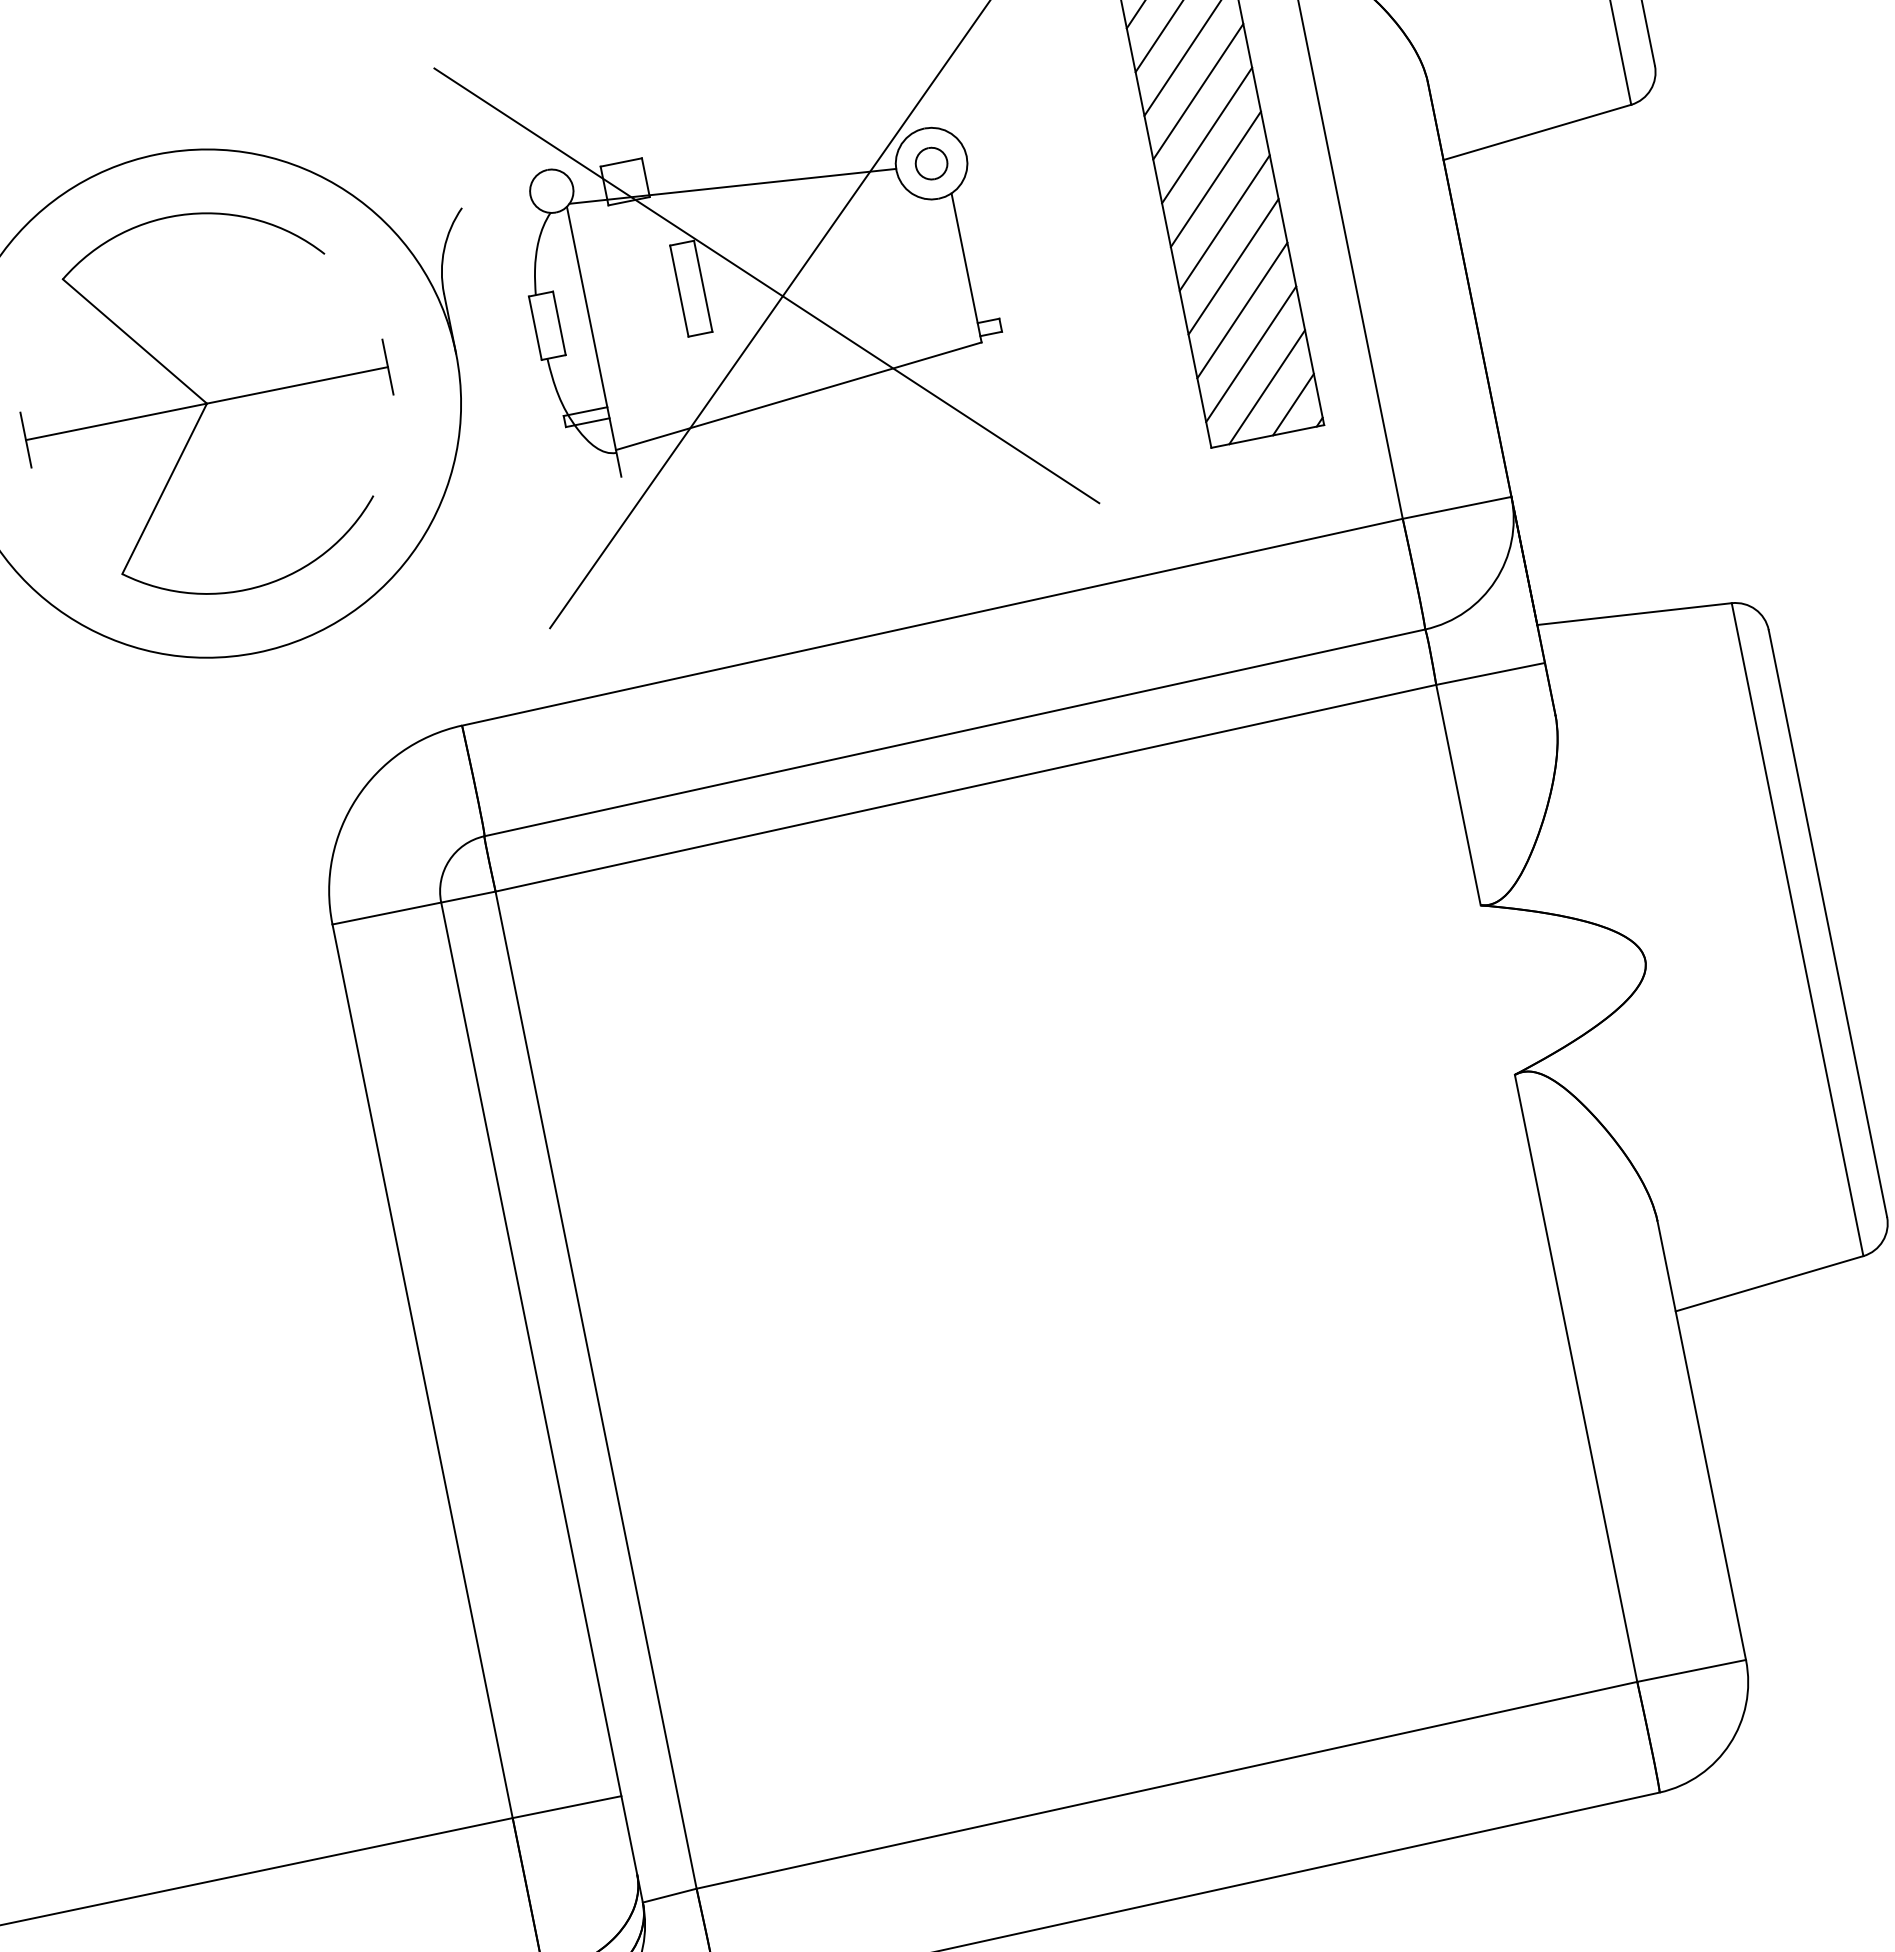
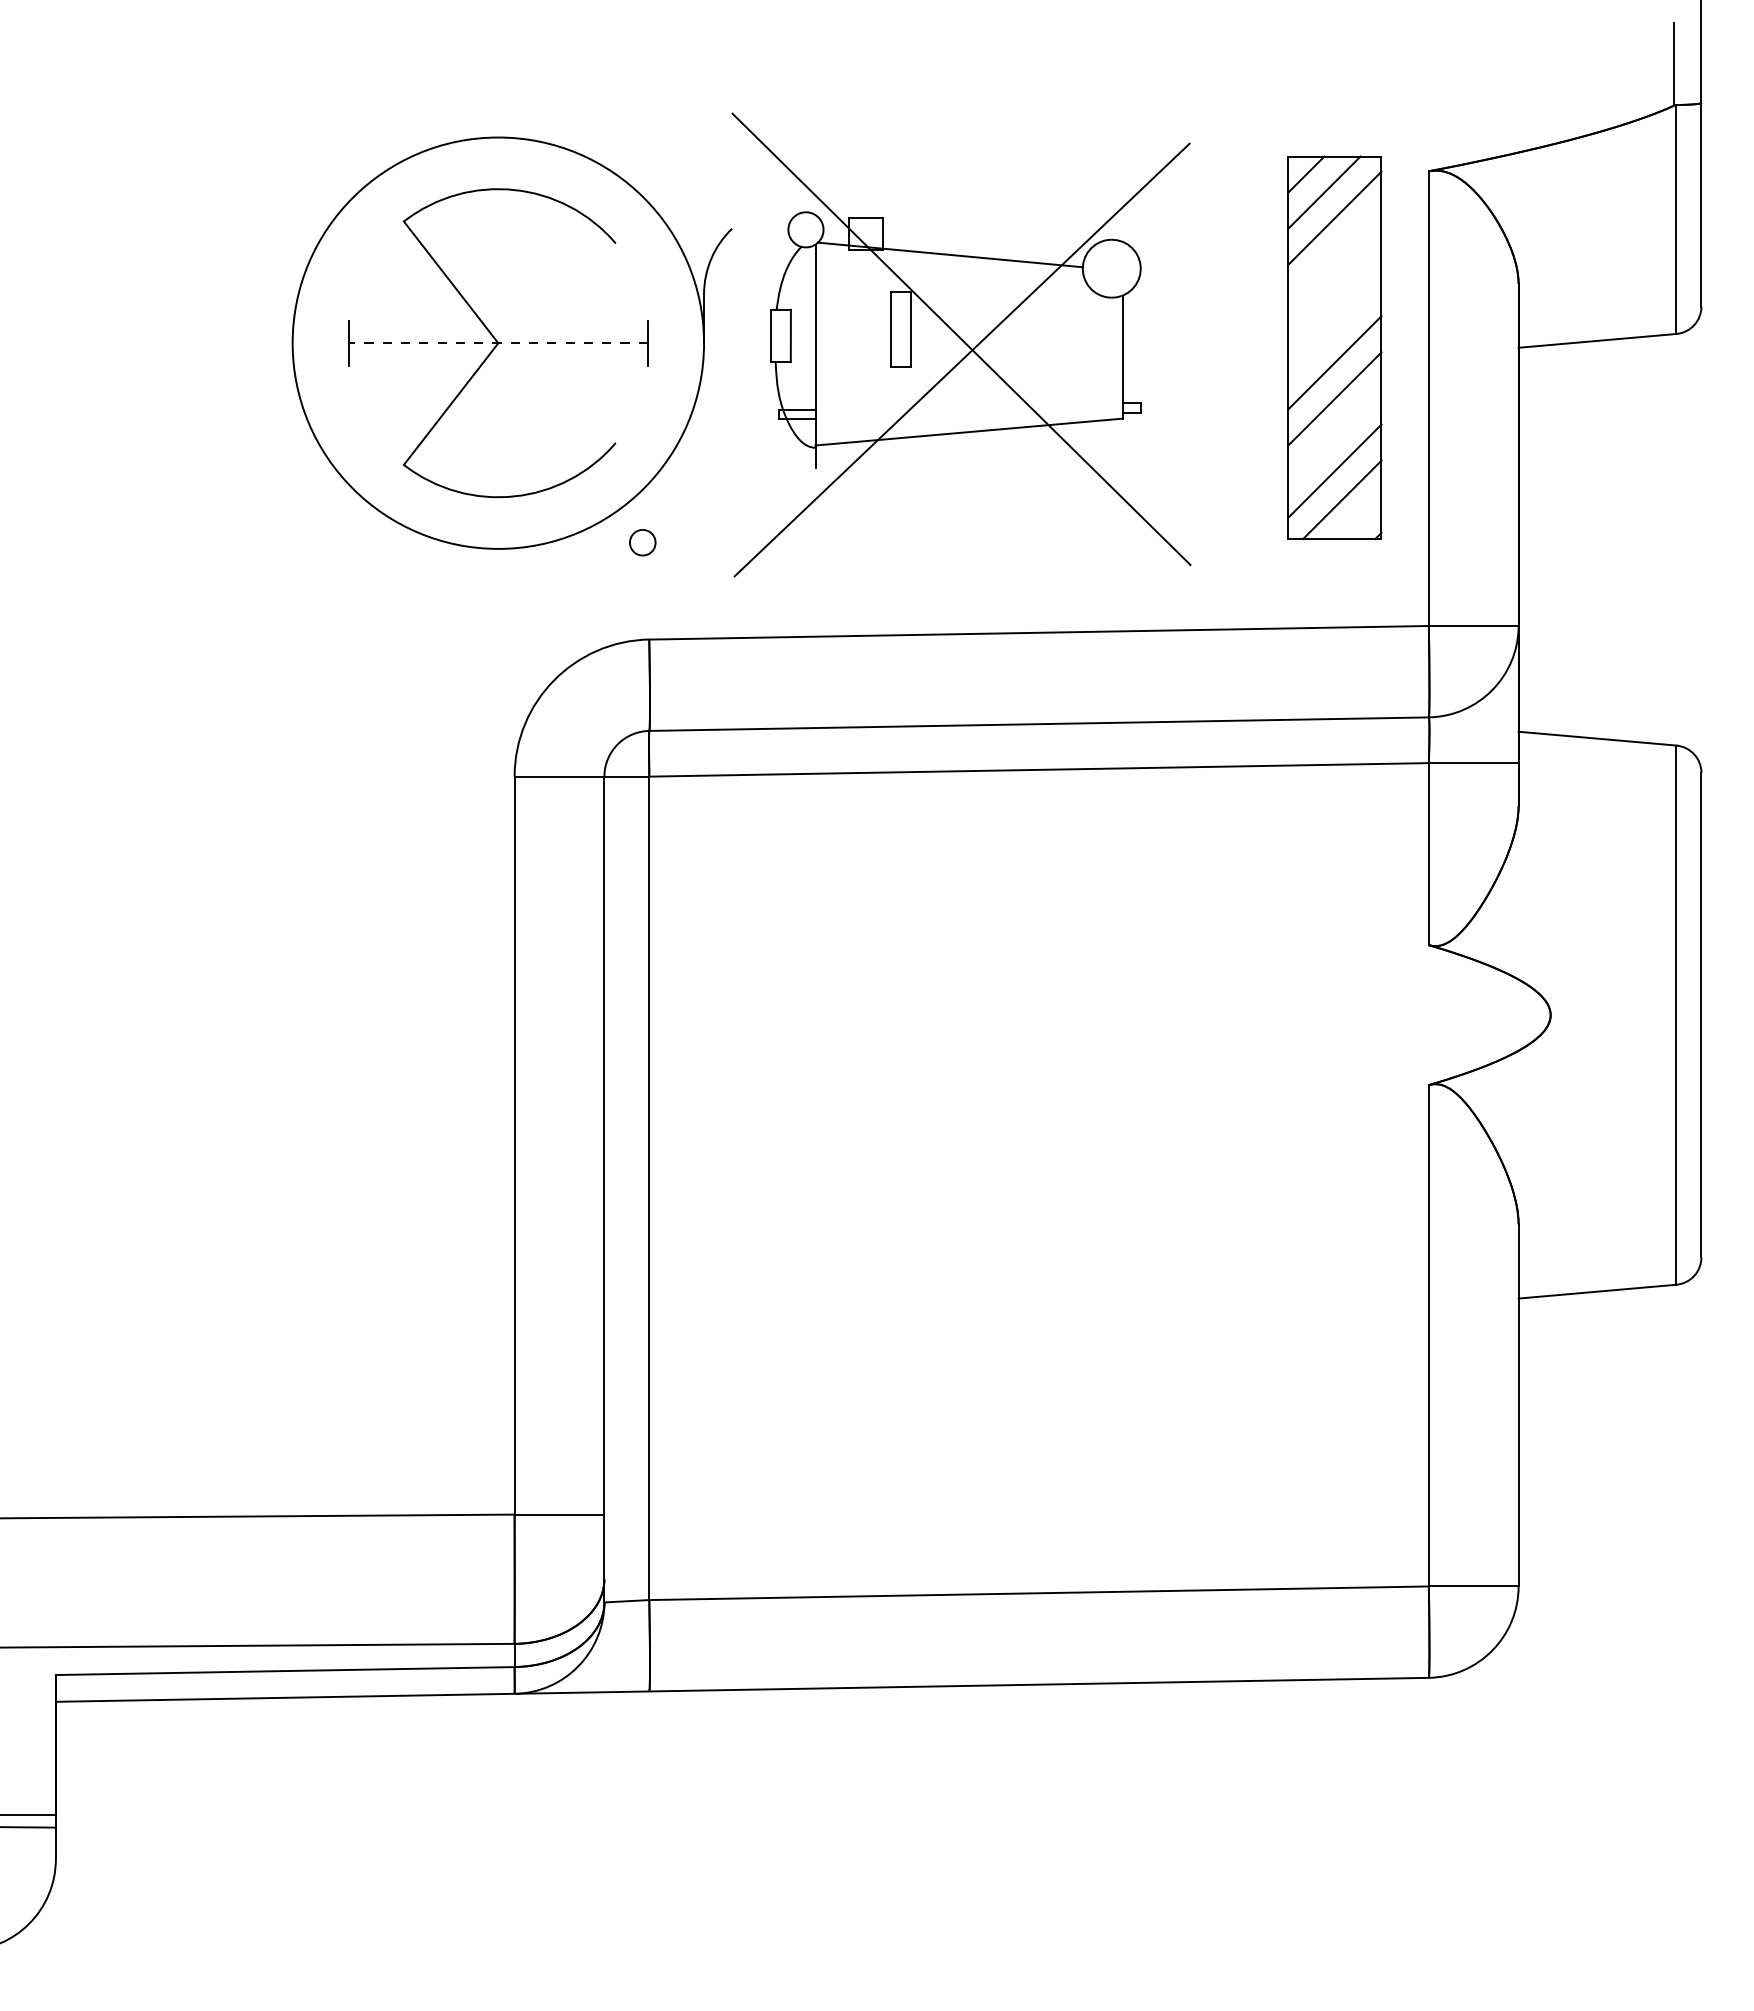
line: (1197, 90) -> (1334, 253), removed
line: (1206, 135) -> (1334, 290), removed
part: (931, 163) -> (642, 542), moved
line: (1215, 179) -> (1334, 326), removed
line: (1241, 309) -> (1334, 434), removed
line: (206, 404) -> (497, 343), solid -> dashed
line: (1293, 404) -> (1360, 517), removed

